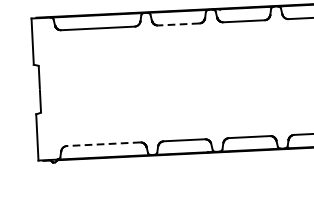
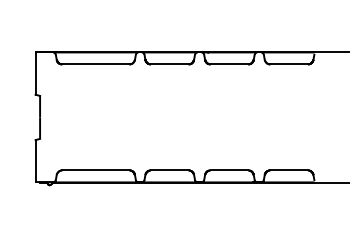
line: (178, 24) -> (169, 64), dashed -> solid
line: (103, 144) -> (95, 170), dashed -> solid

